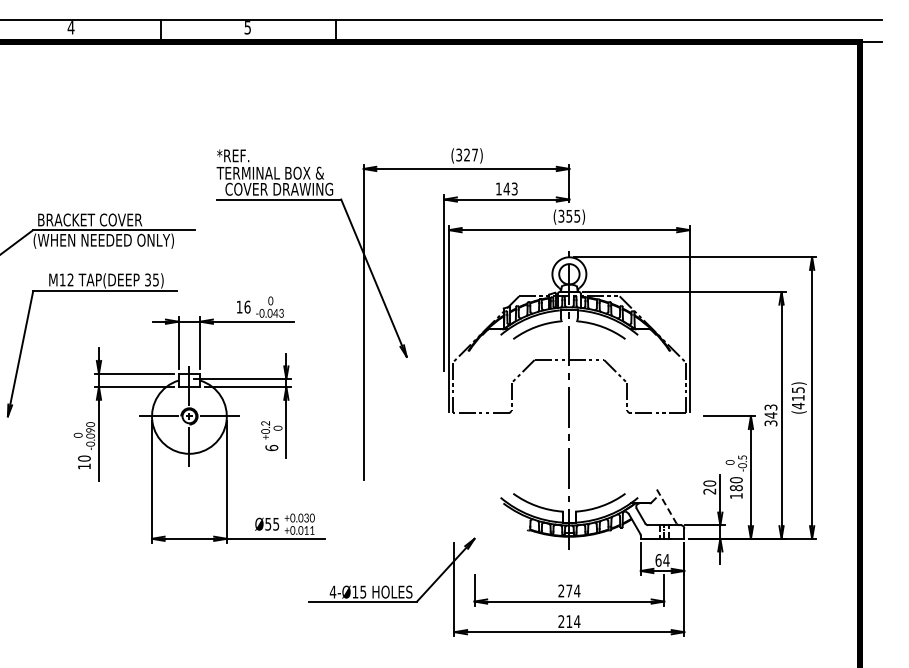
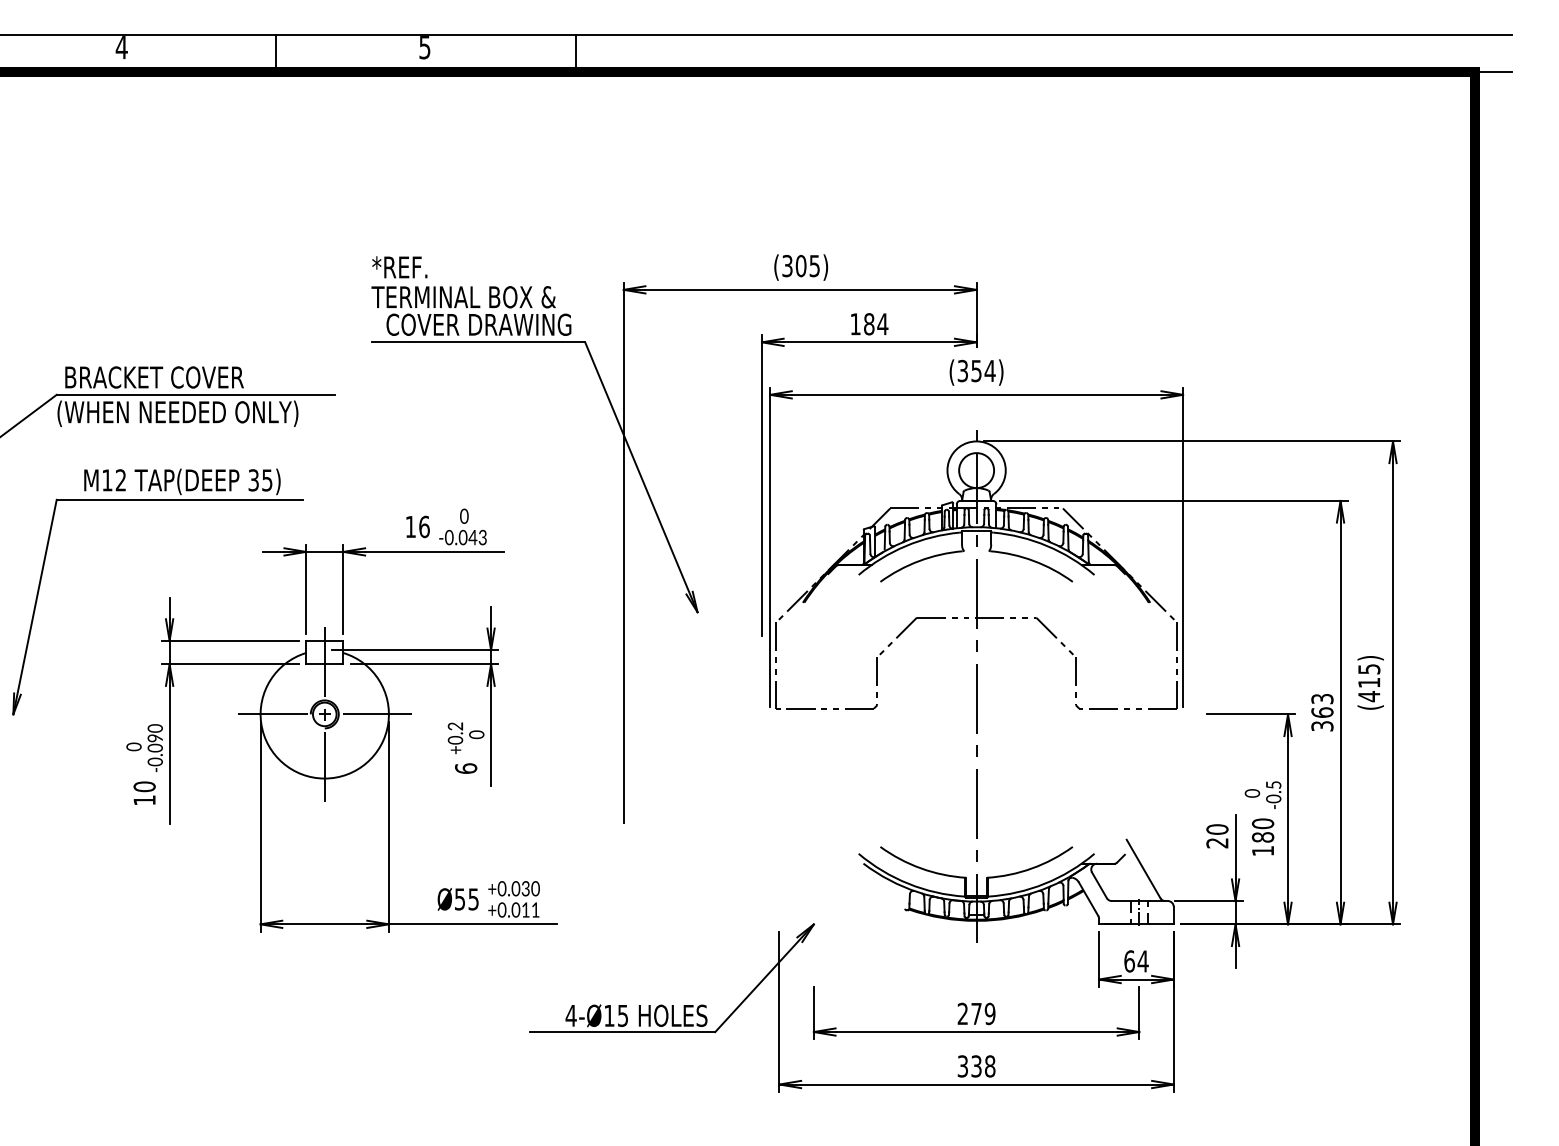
text: (470, 154) -> (806, 265), (327) -> (305)
text: (510, 188) -> (875, 323), 143 -> 184
text: (577, 216) -> (990, 371), (355) -> (354)
text: (770, 415) -> (1321, 712), 343 -> 363
line: (666, 506) -> (1143, 868), dashed -> solid
text: (577, 590) -> (990, 1013), 274 -> 279
text: (569, 621) -> (976, 1066), 214 -> 338

